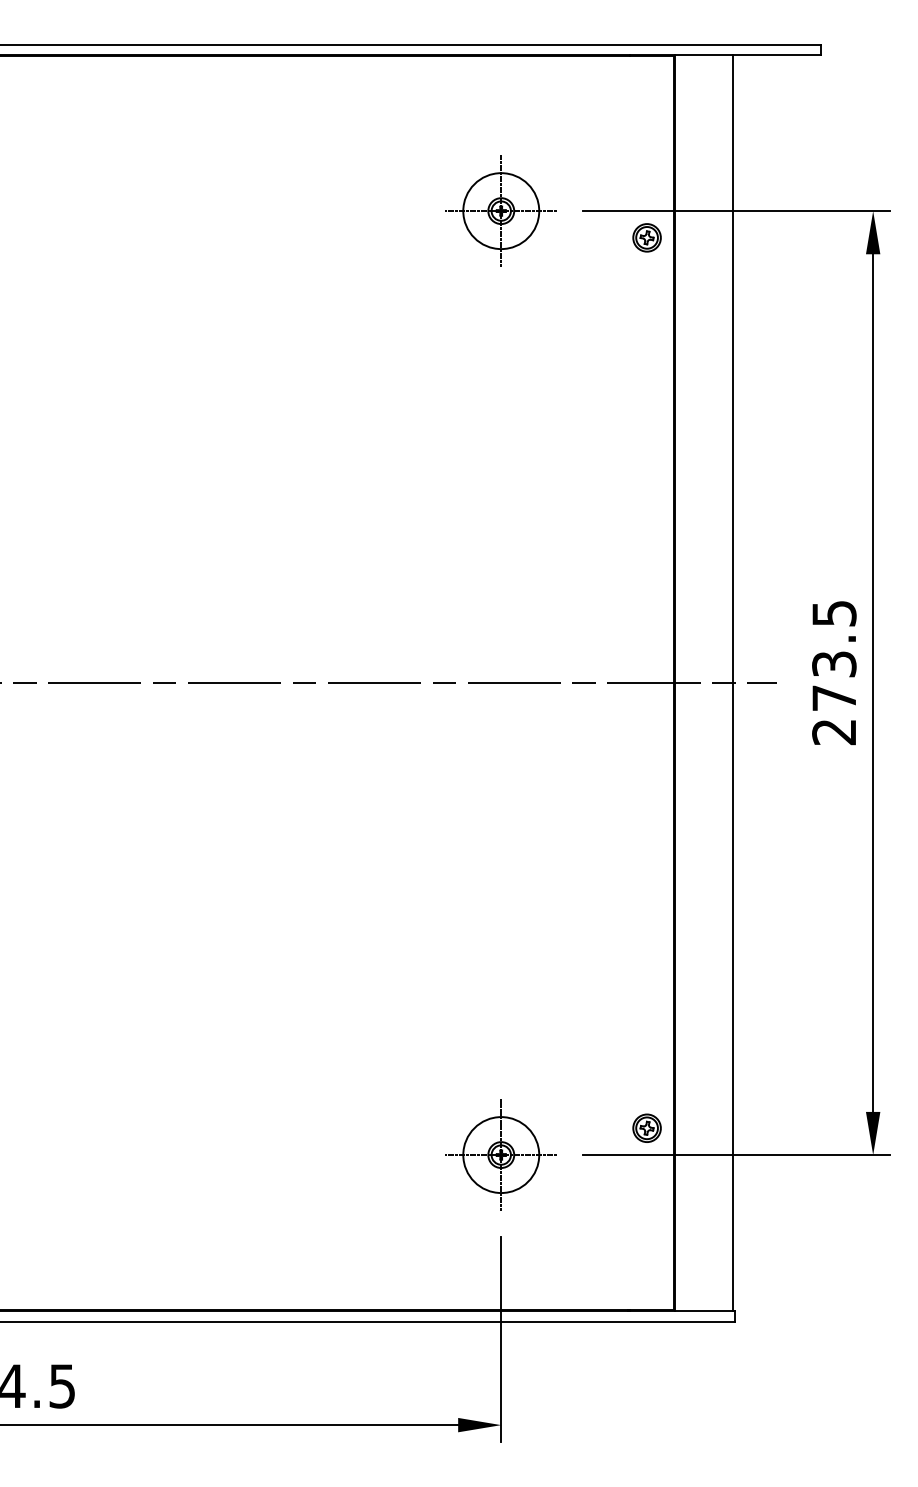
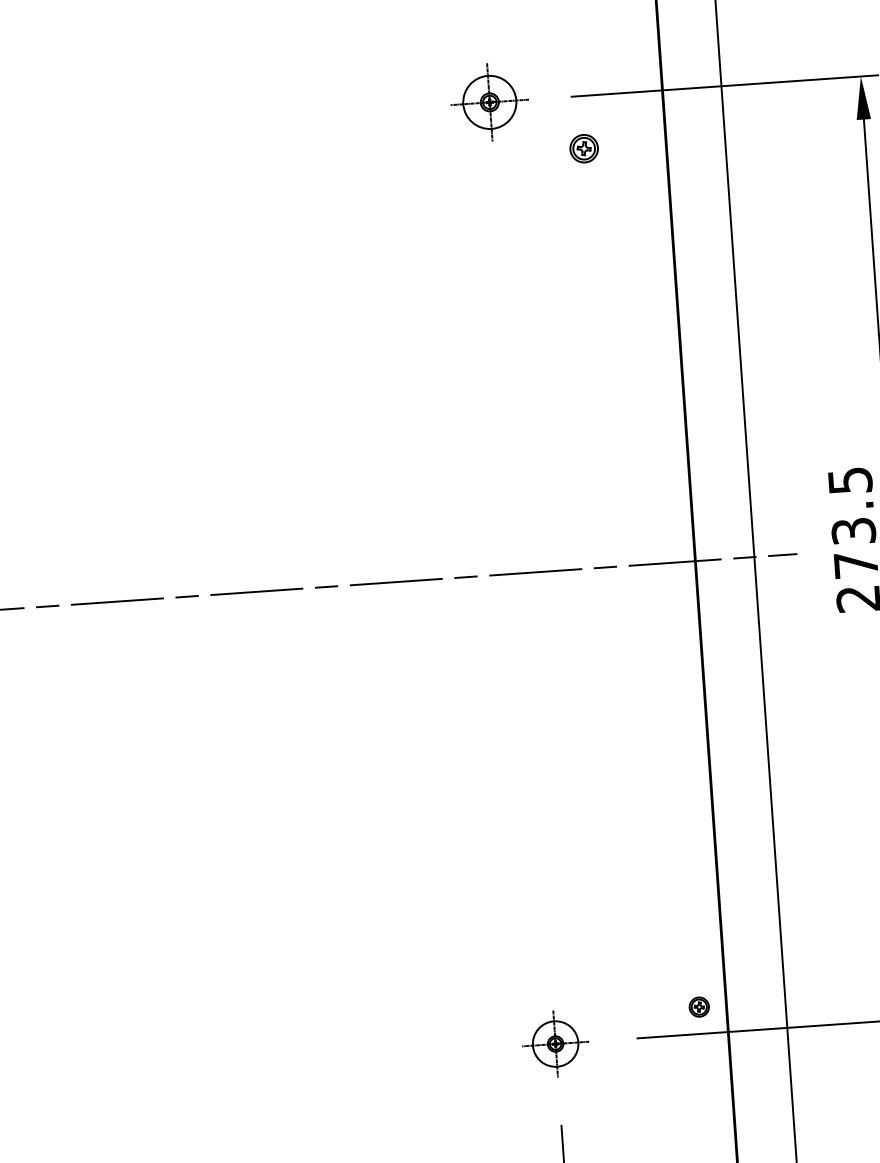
part: (500, 210) -> (489, 101), size x0.7
part: (646, 237) -> (583, 148), moved
part: (646, 1127) -> (698, 1006), size x0.7
part: (500, 1154) -> (554, 1043), size x0.6

